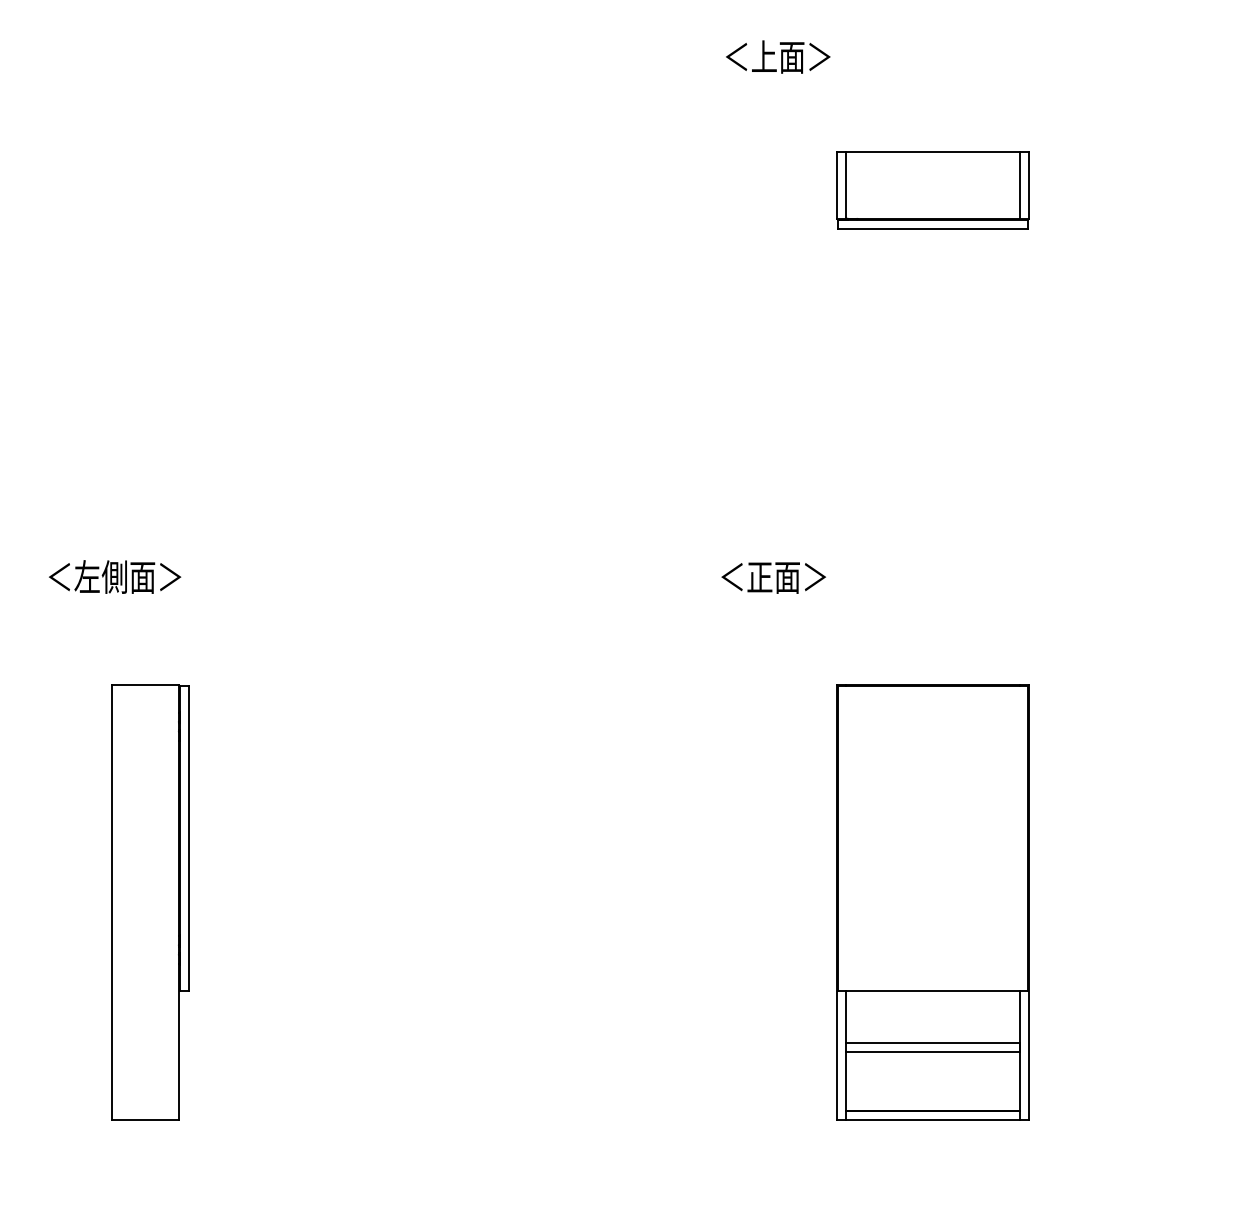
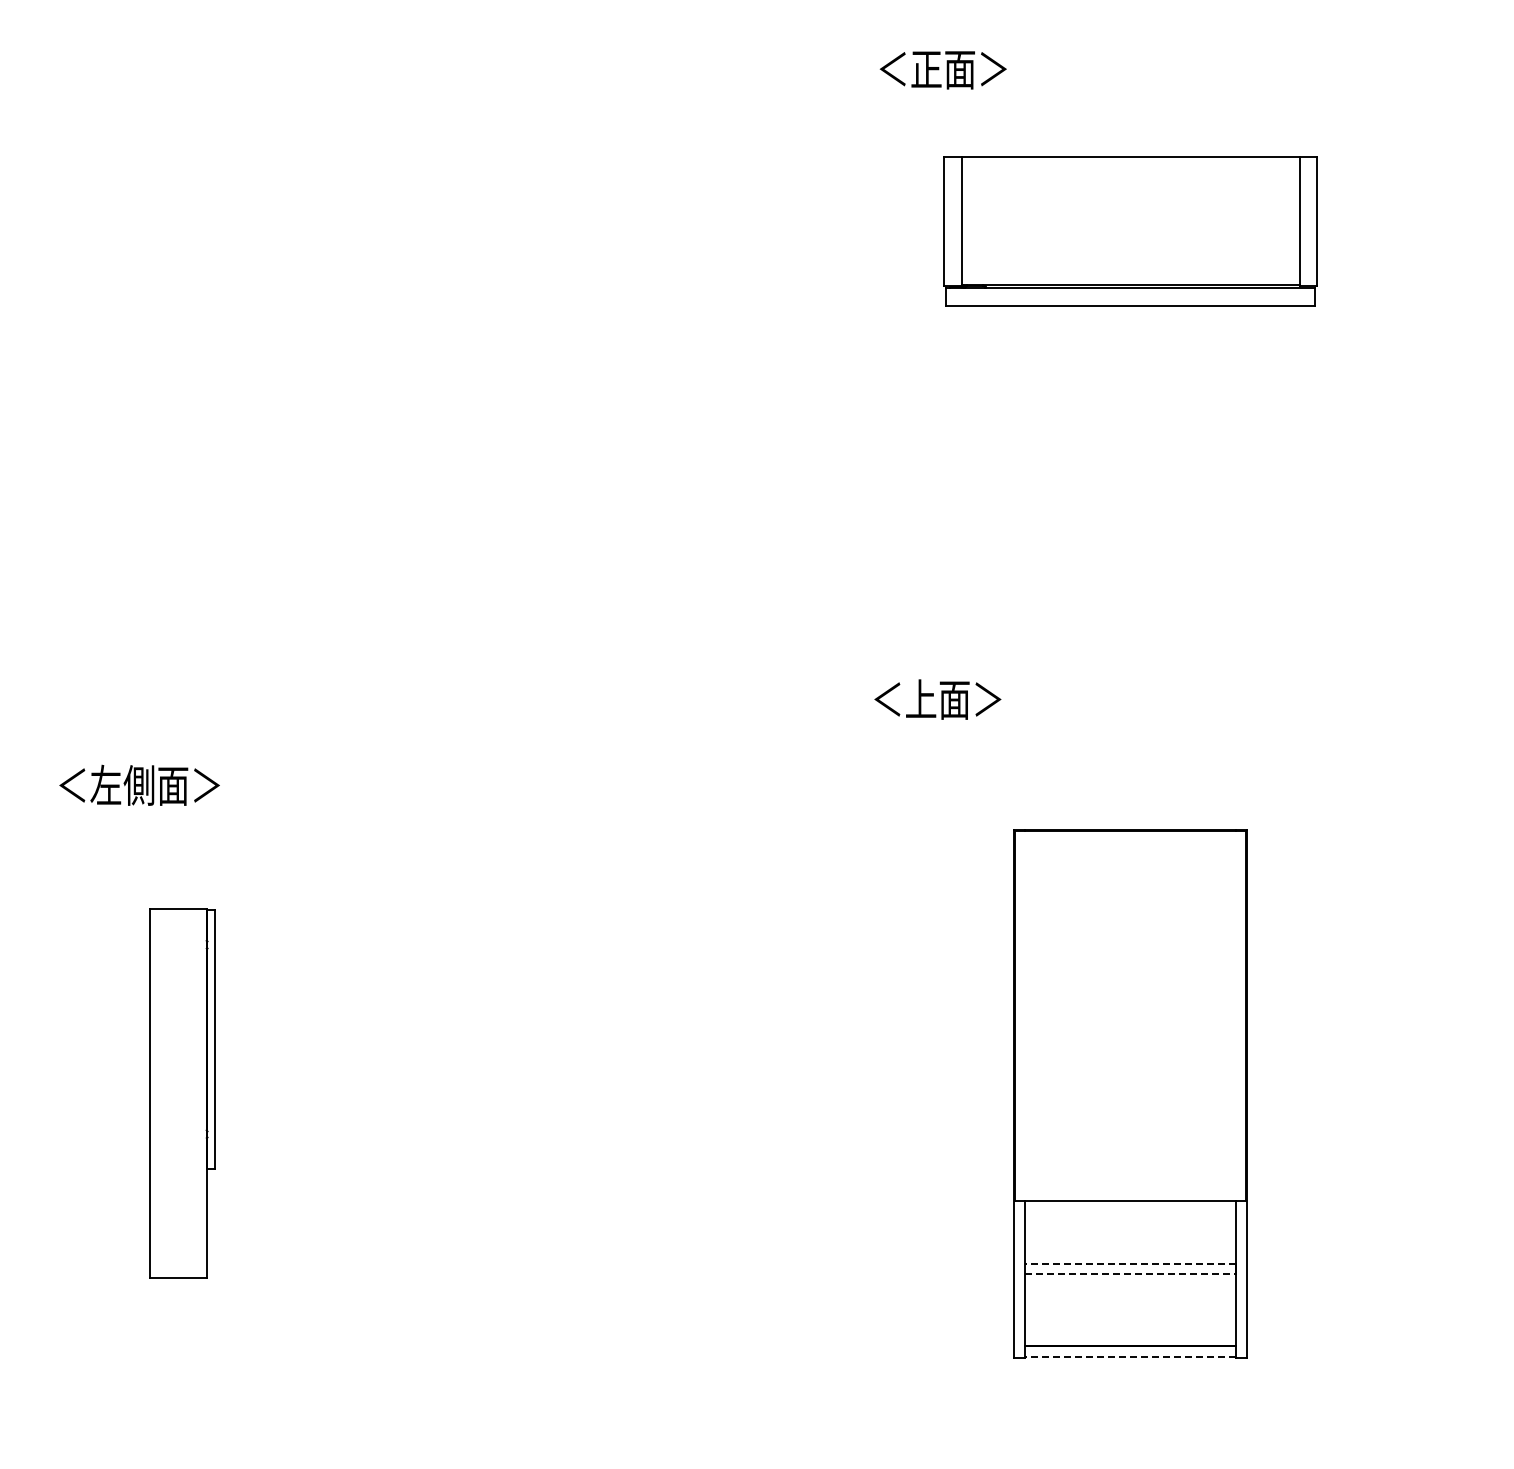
text: (764, 56) -> (926, 68), ＜上面＞ -> ＜正面＞
part: (932, 190) -> (1130, 231), size x1.6
text: (114, 576) -> (139, 784), moved
text: (759, 576) -> (920, 698), ＜正面＞ -> ＜上面＞
part: (150, 902) -> (182, 1093), size x0.7
line: (932, 1042) -> (1130, 1263), solid -> dashed
line: (932, 1051) -> (1130, 1274), solid -> dashed
line: (932, 1120) -> (1130, 1357), solid -> dashed

